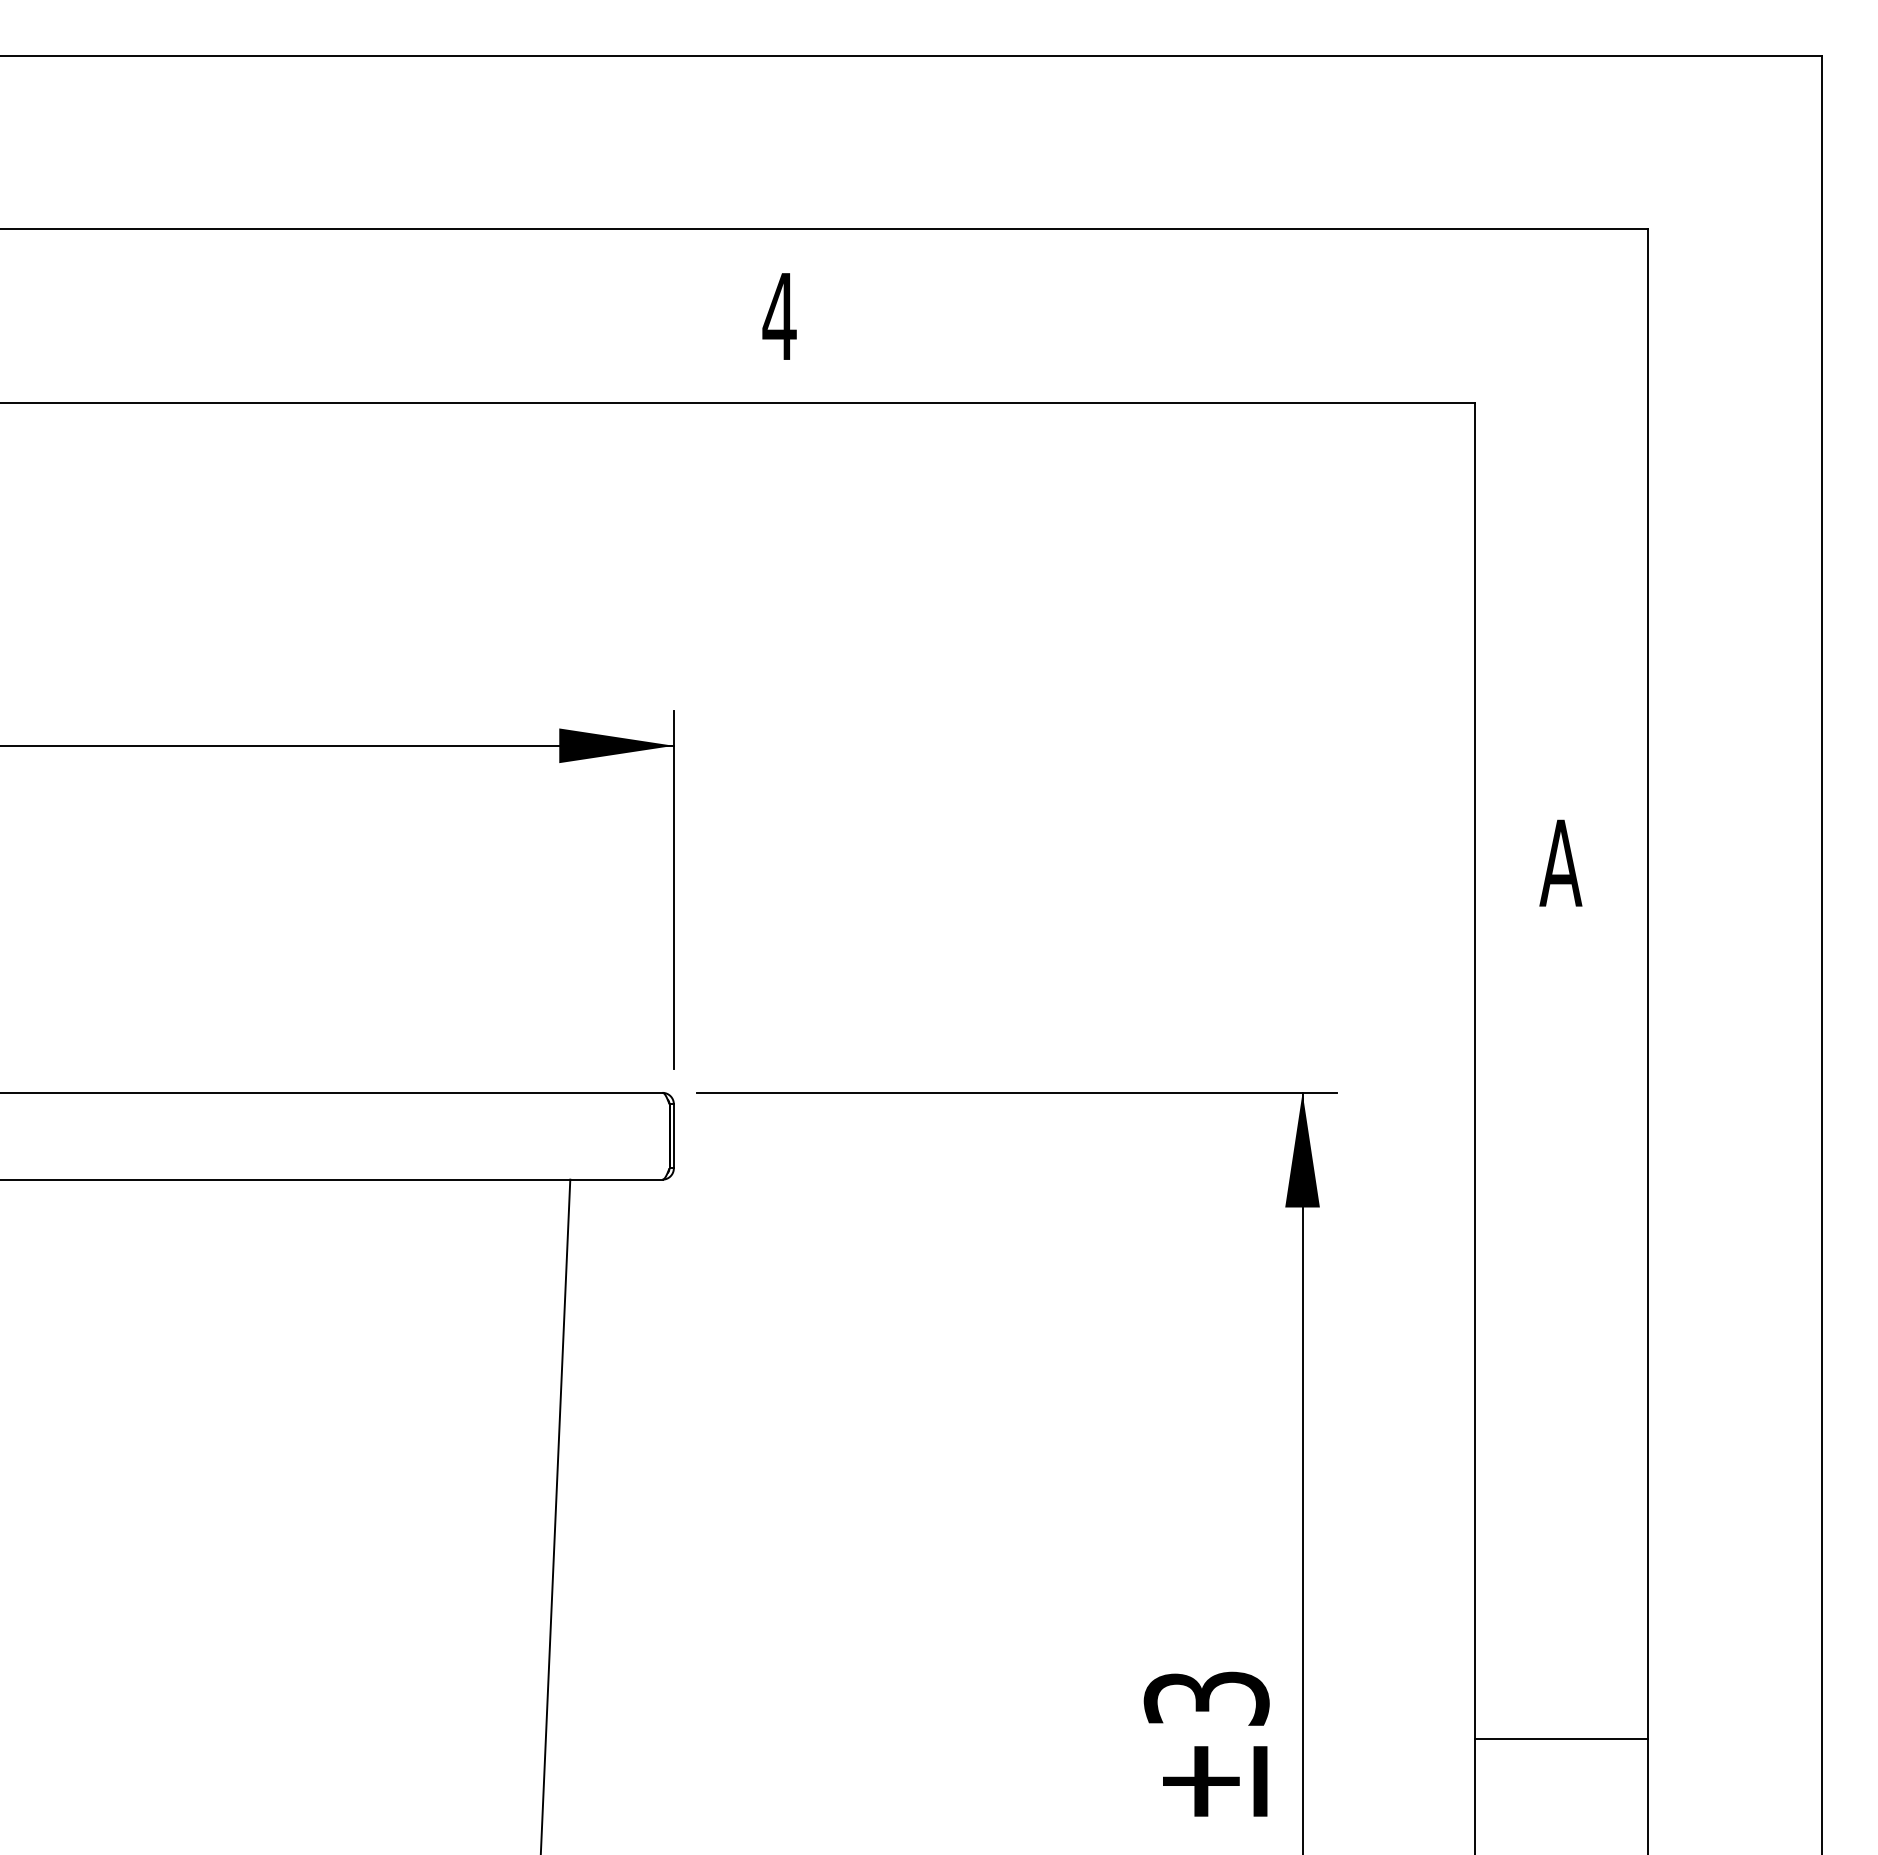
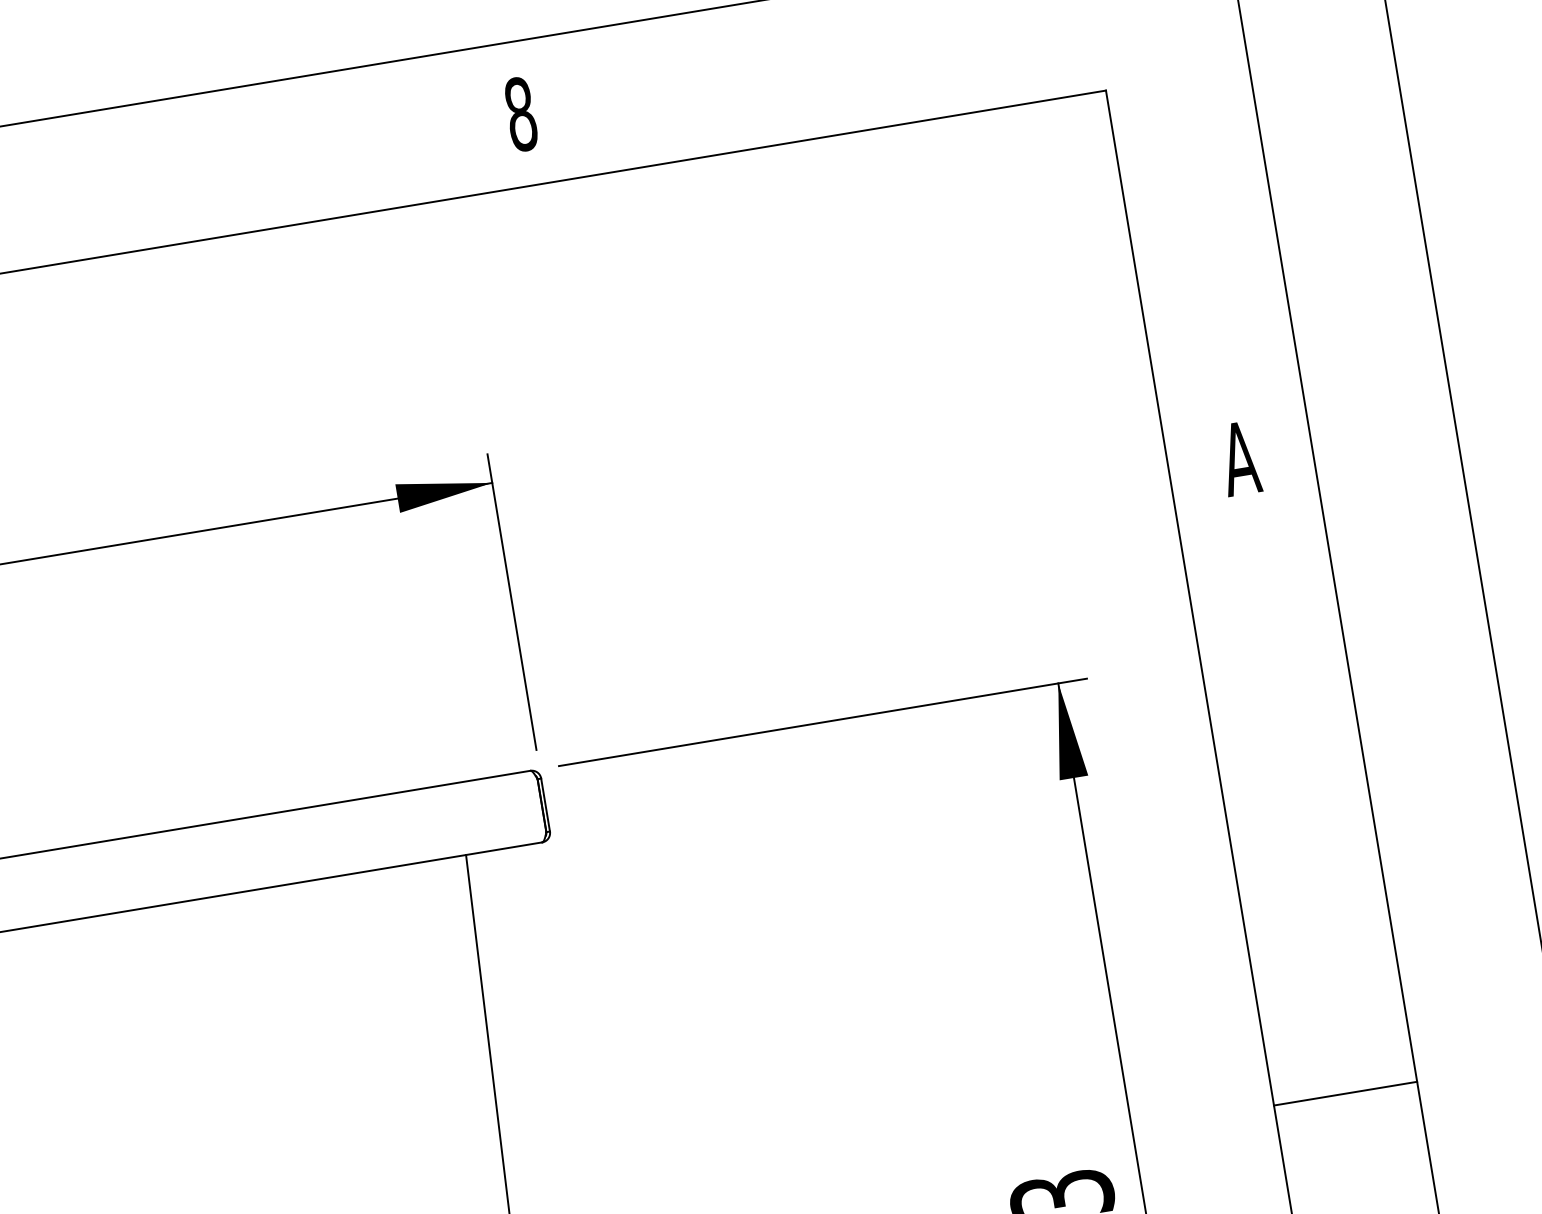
text: (779, 316) -> (520, 114), 4 -> 8
line: (1561, 1739) -> (1345, 1094), moved

